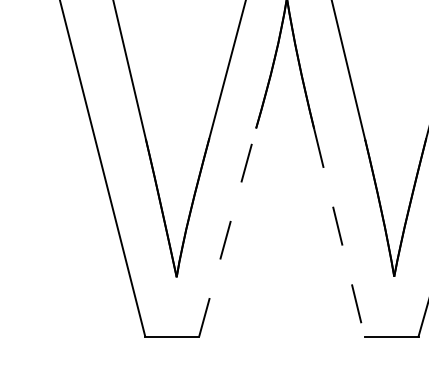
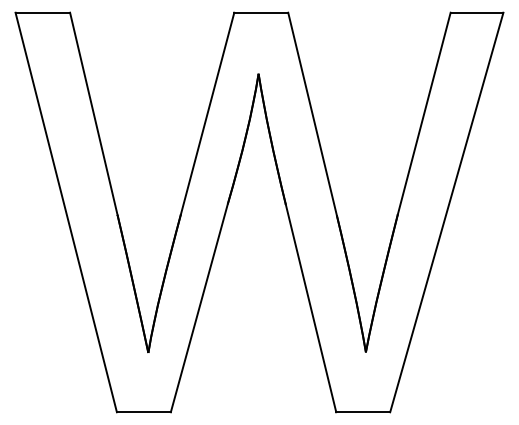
line: (227, 232) -> (199, 308), dashed -> solid
line: (339, 232) -> (311, 308), dashed -> solid

